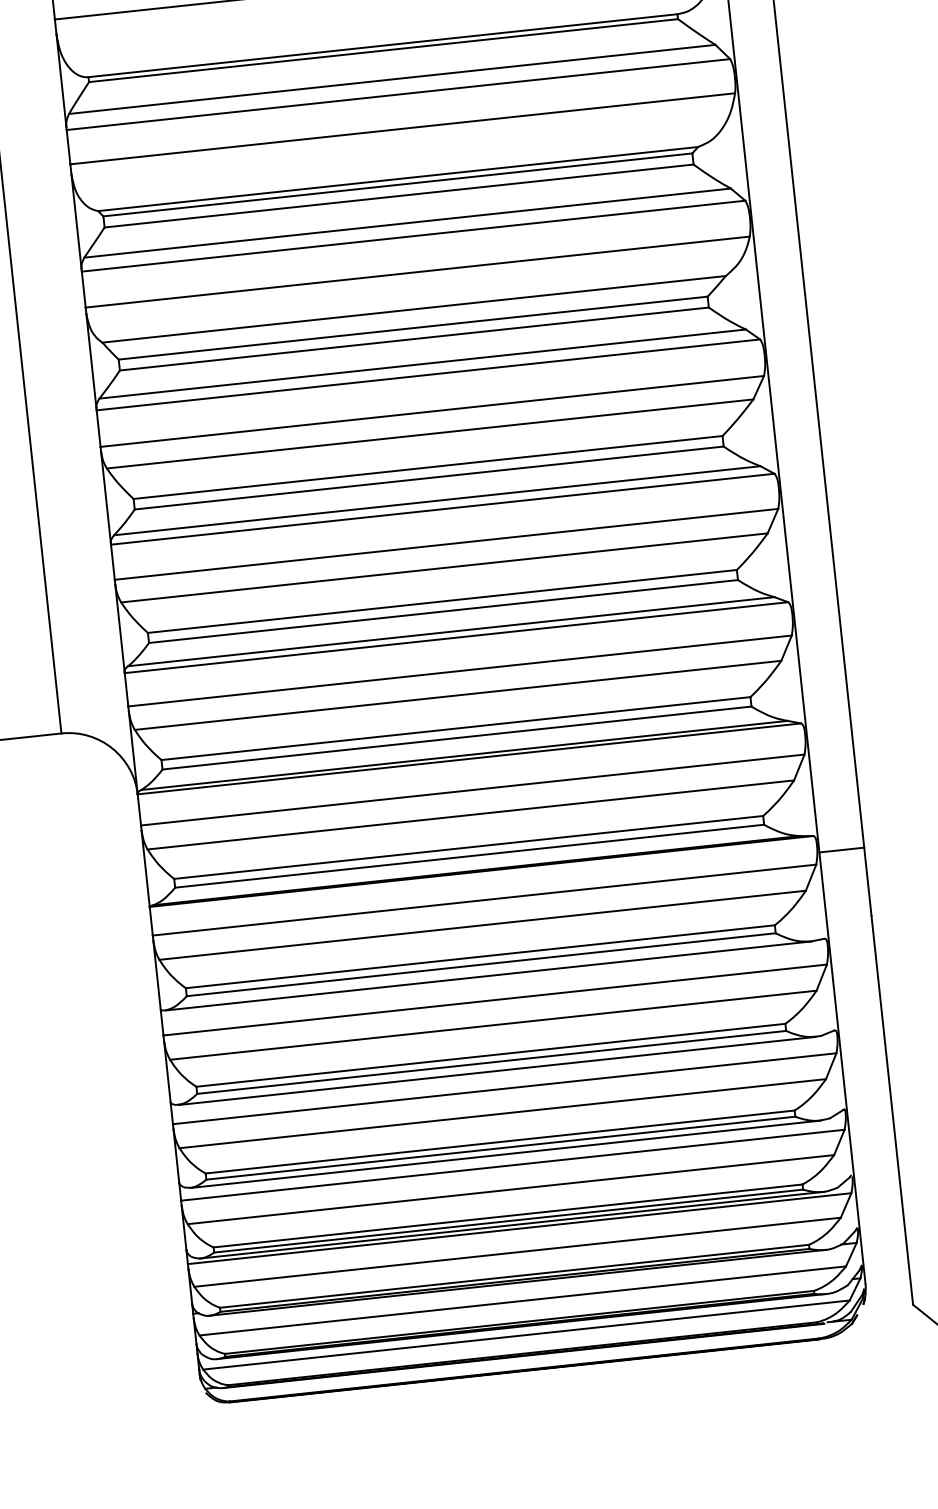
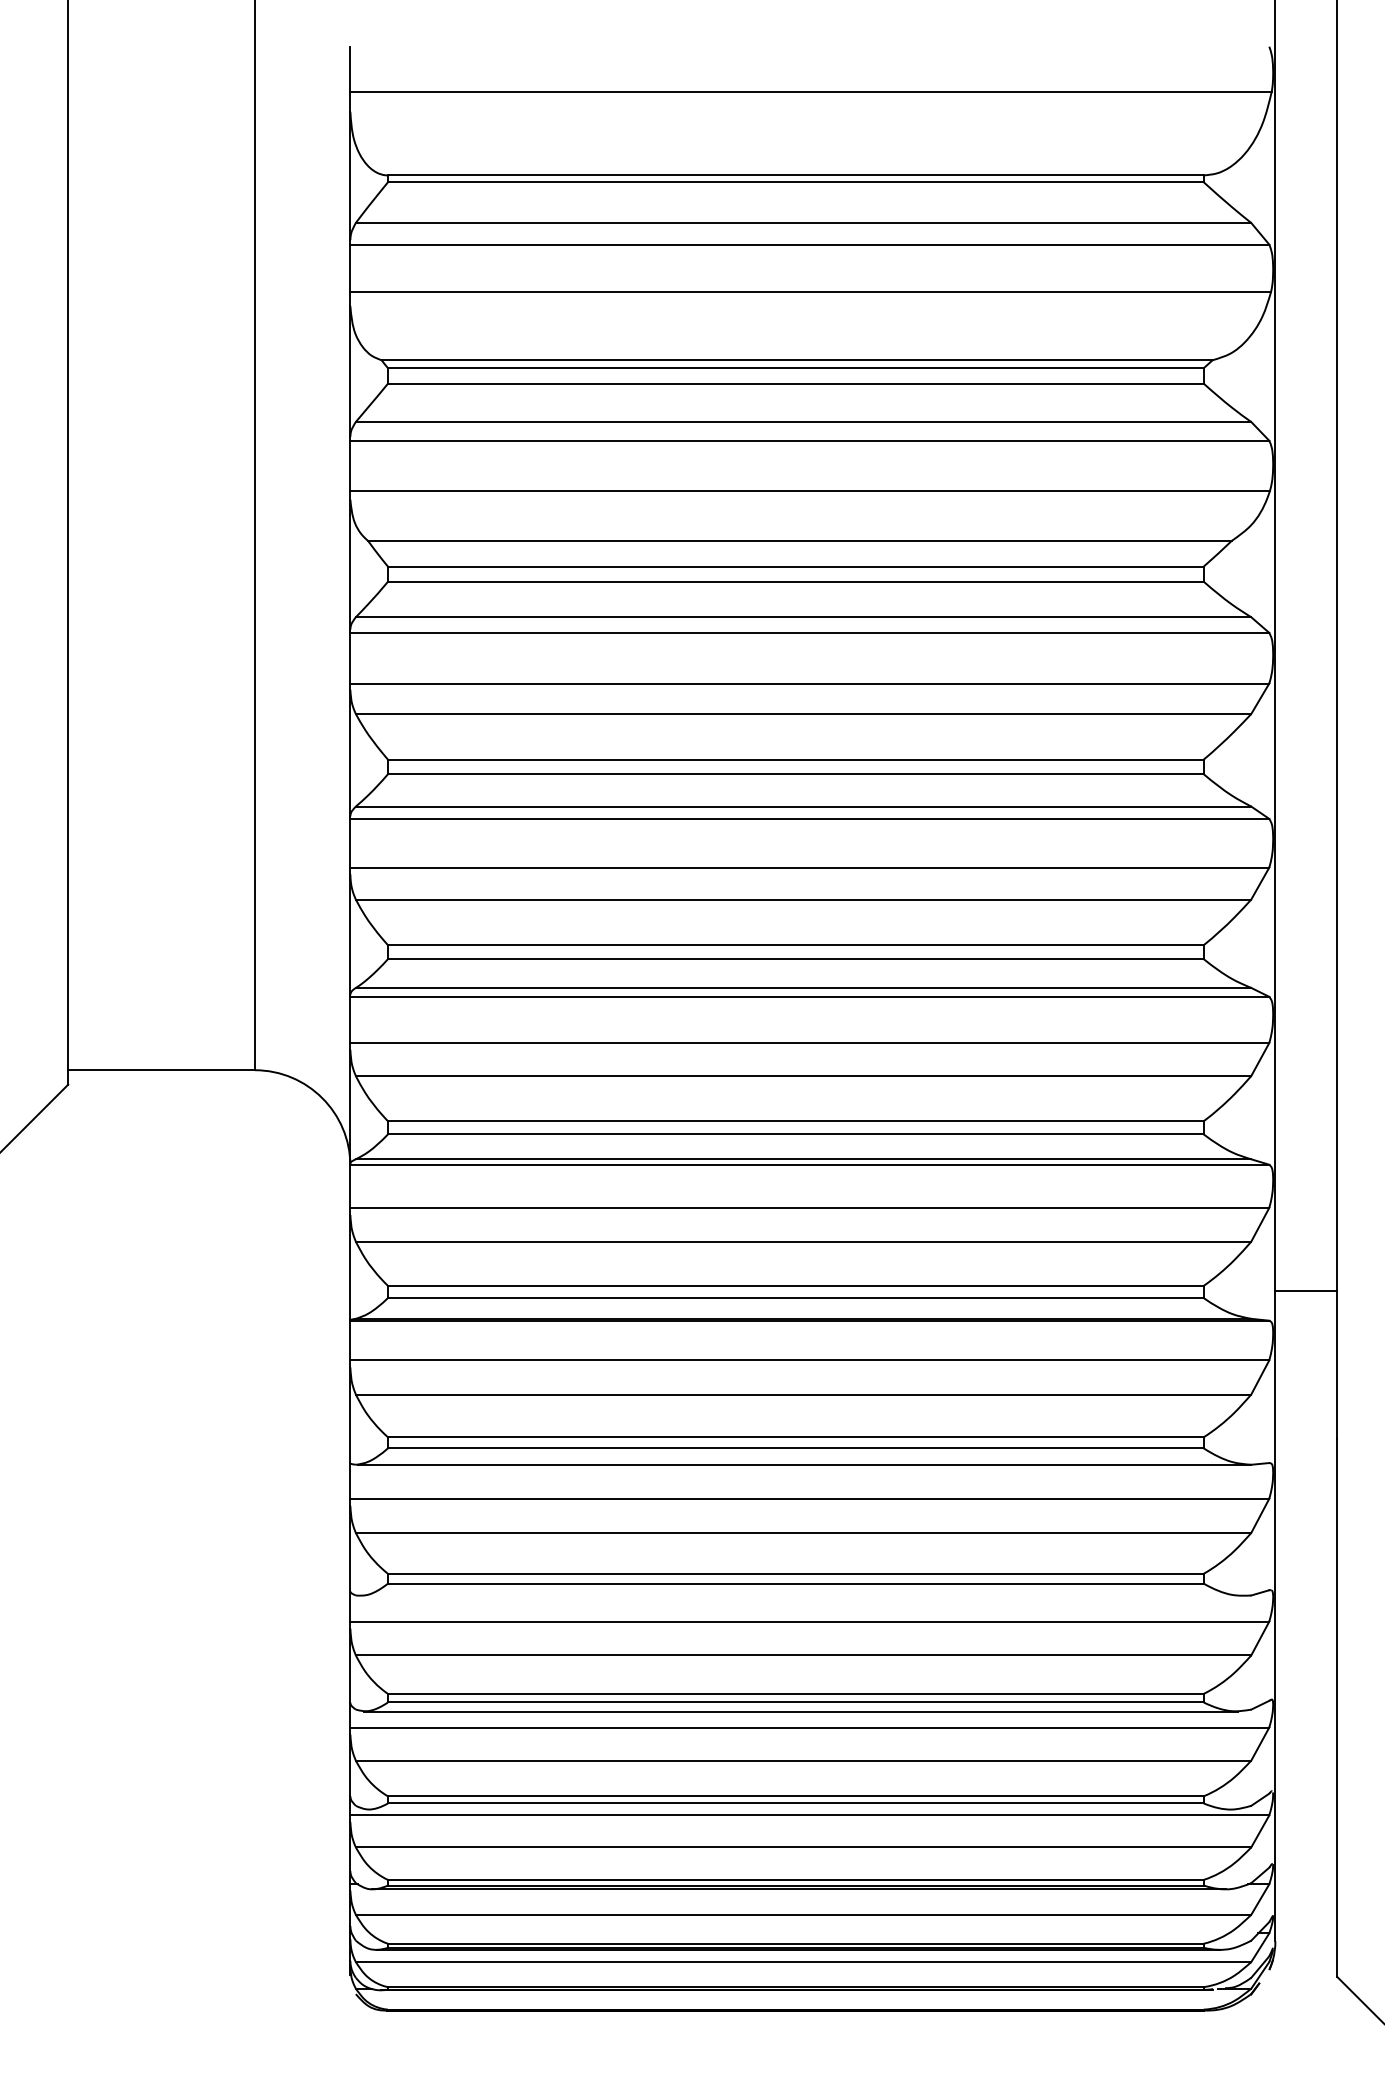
line: (841, 850) -> (1306, 1291), moved
line: (496, 1071) -> (801, 1596), removed
line: (511, 1225) -> (799, 1809), removed

